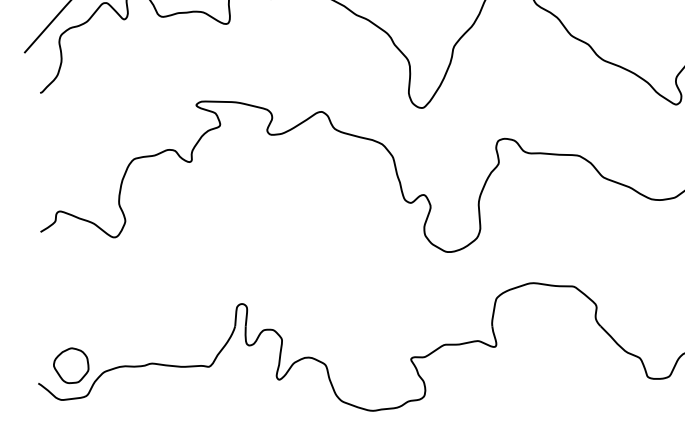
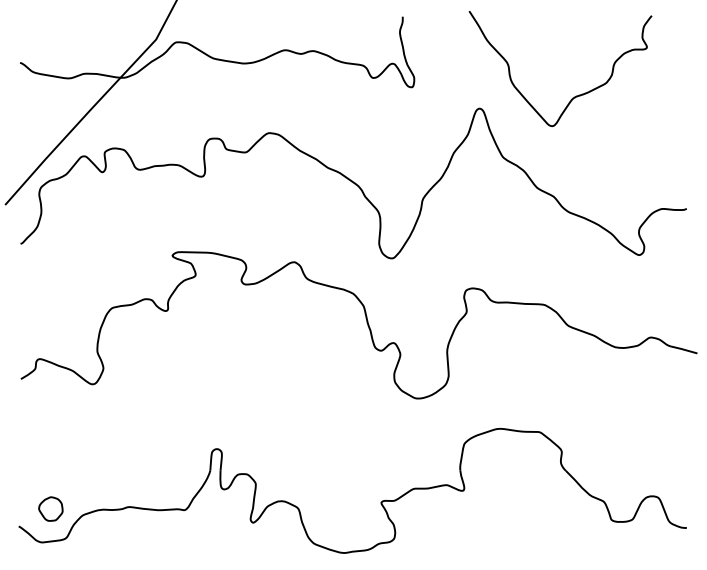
part: (70, 365) -> (50, 508), size x0.7

